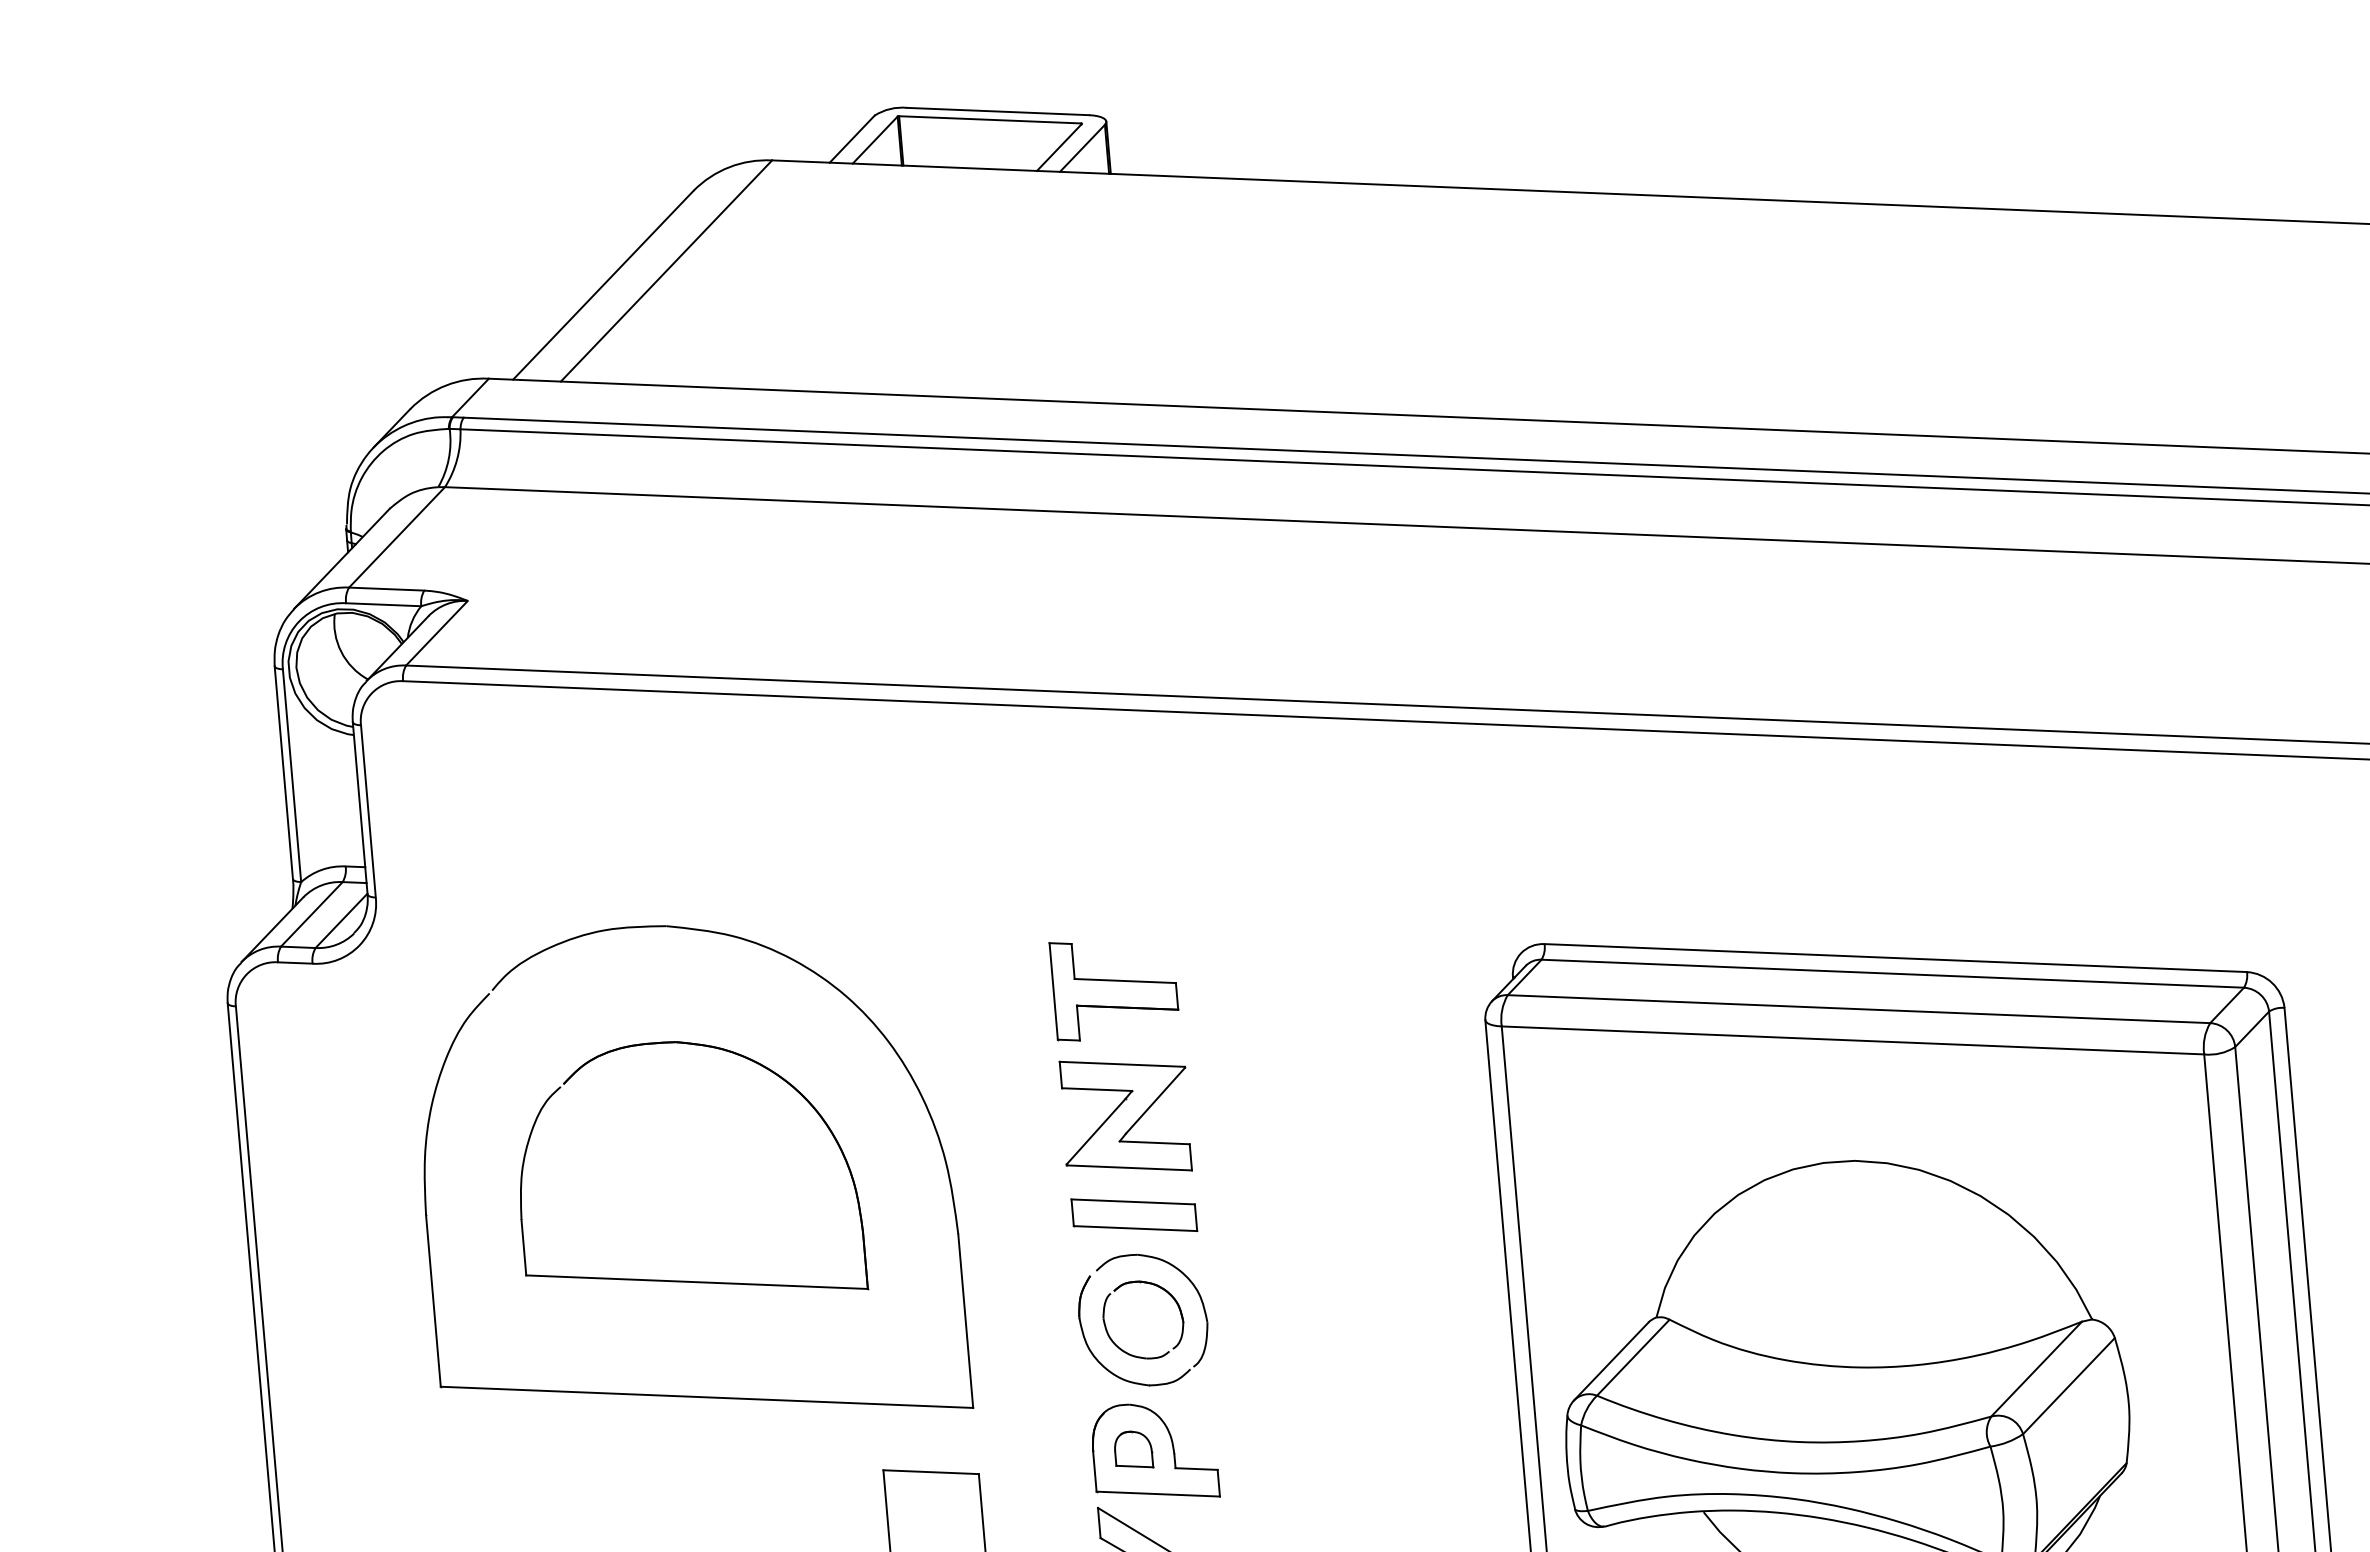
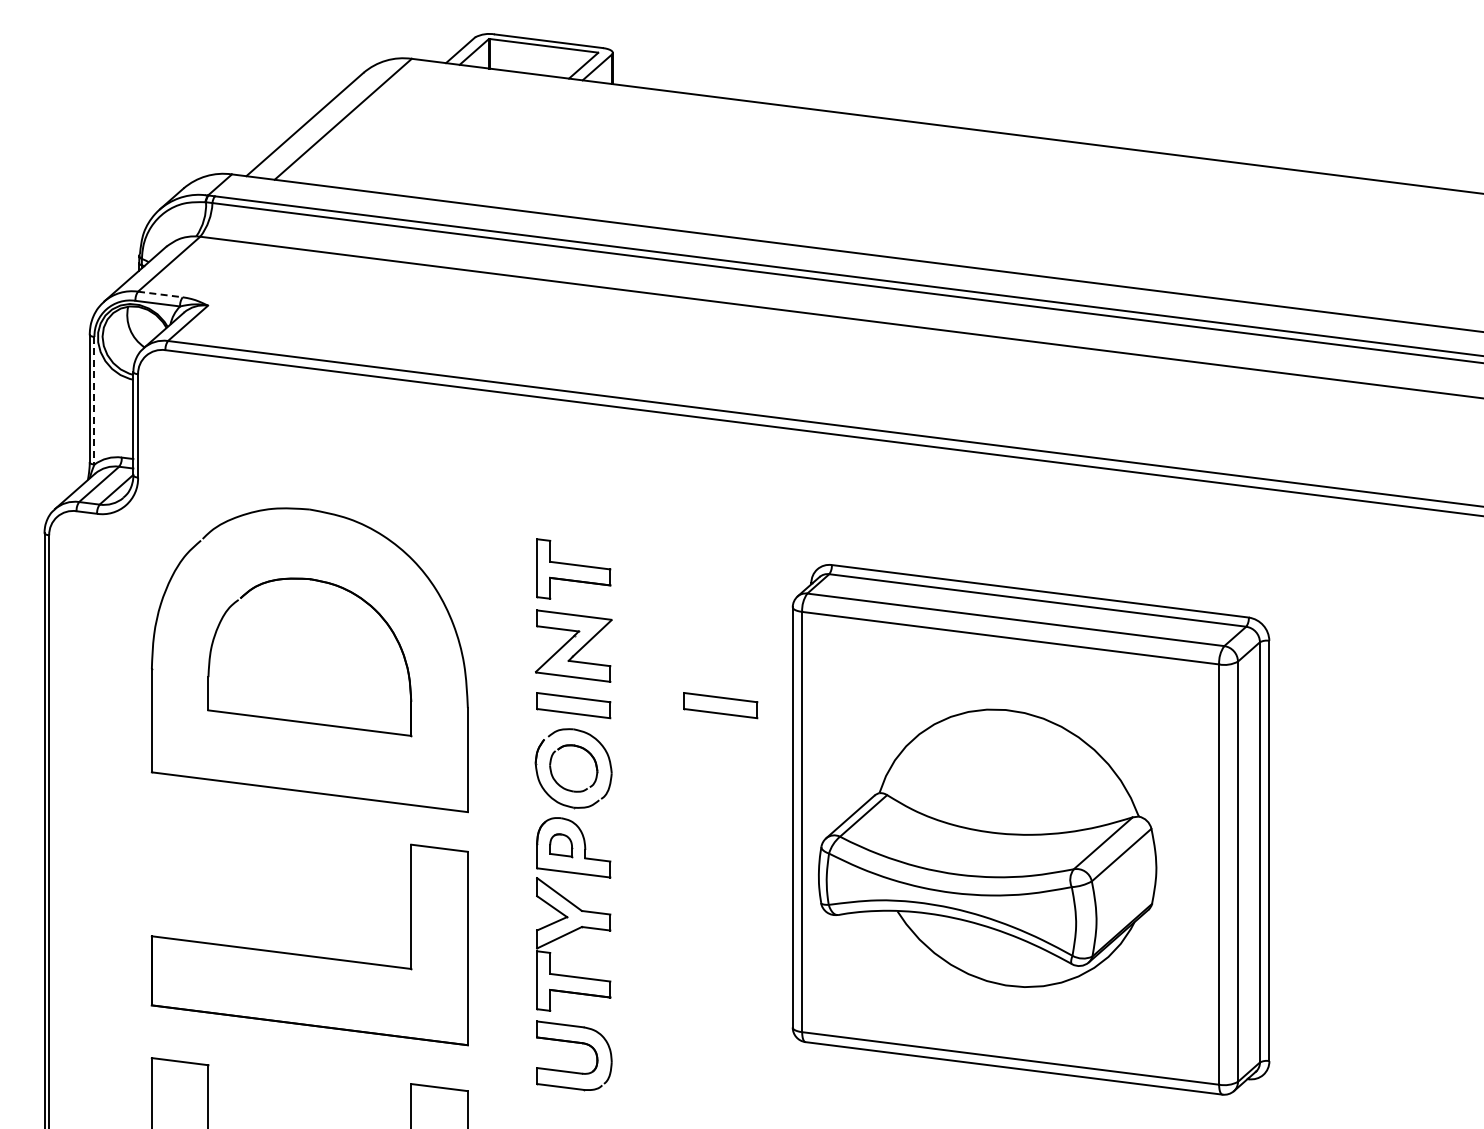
line: (386, 589) -> (160, 294), solid -> dashed
line: (292, 775) -> (94, 400), solid -> dashed
part: (1378, 1194) -> (720, 705), added

